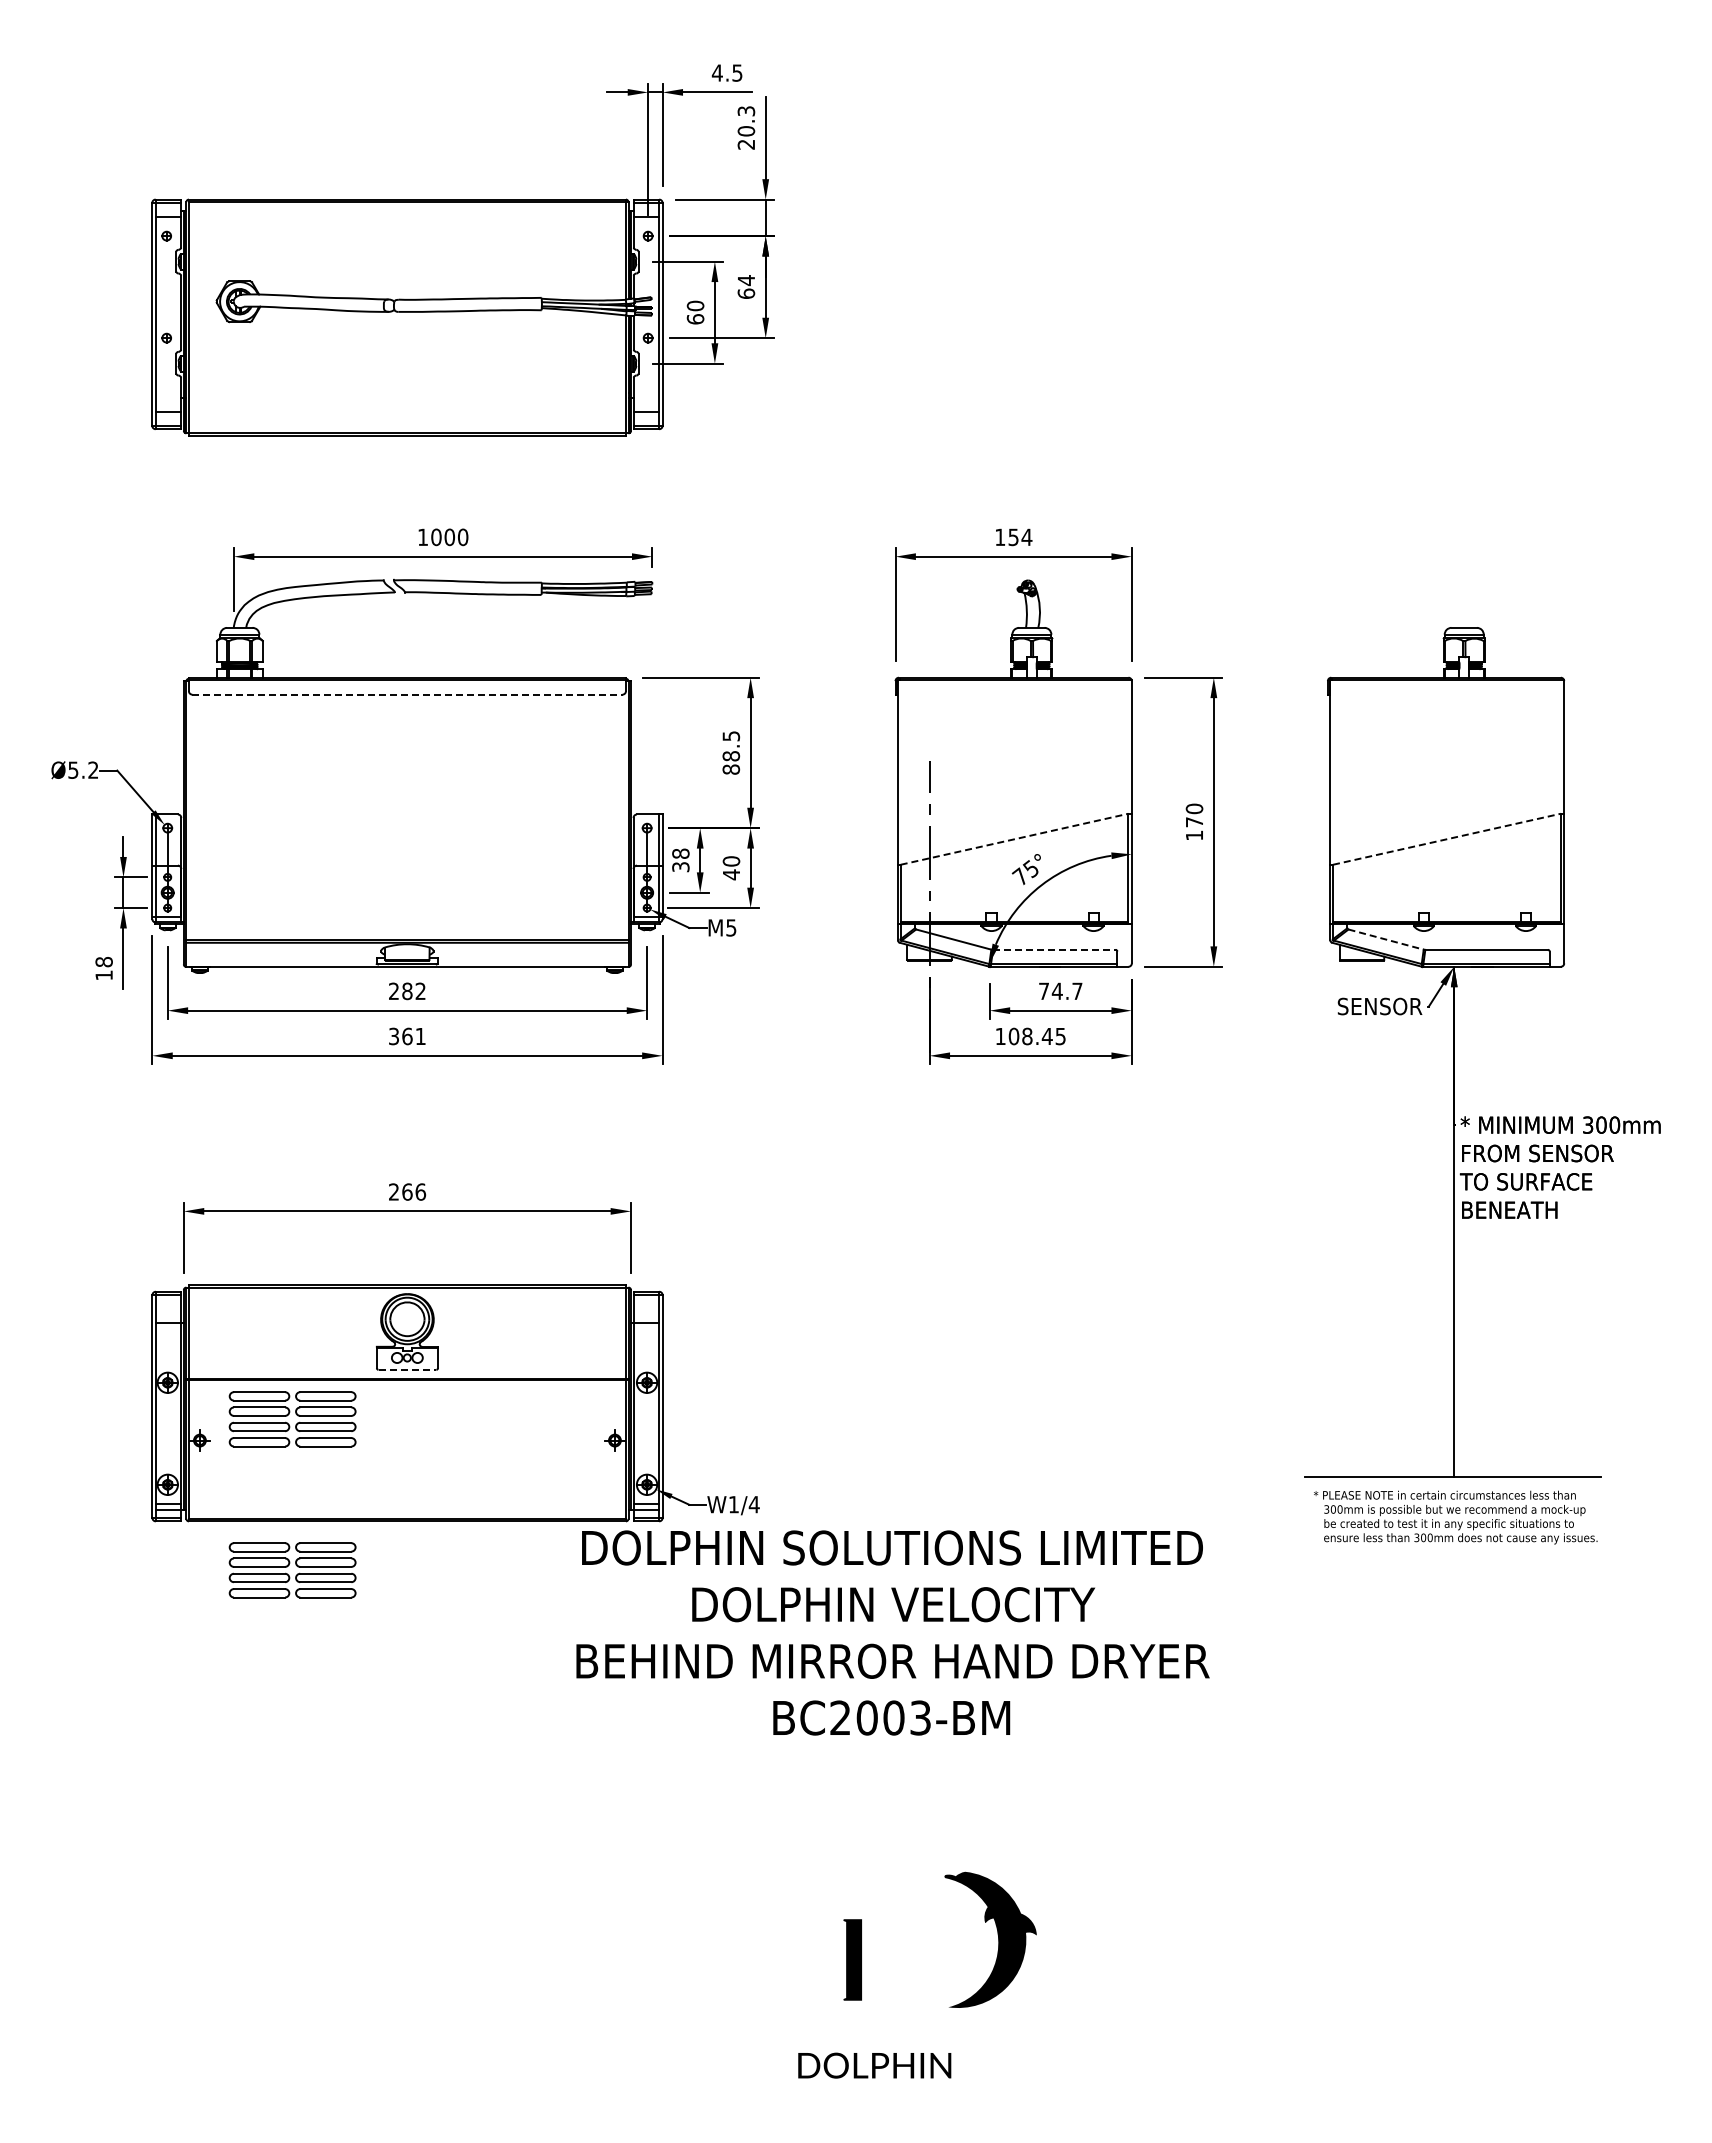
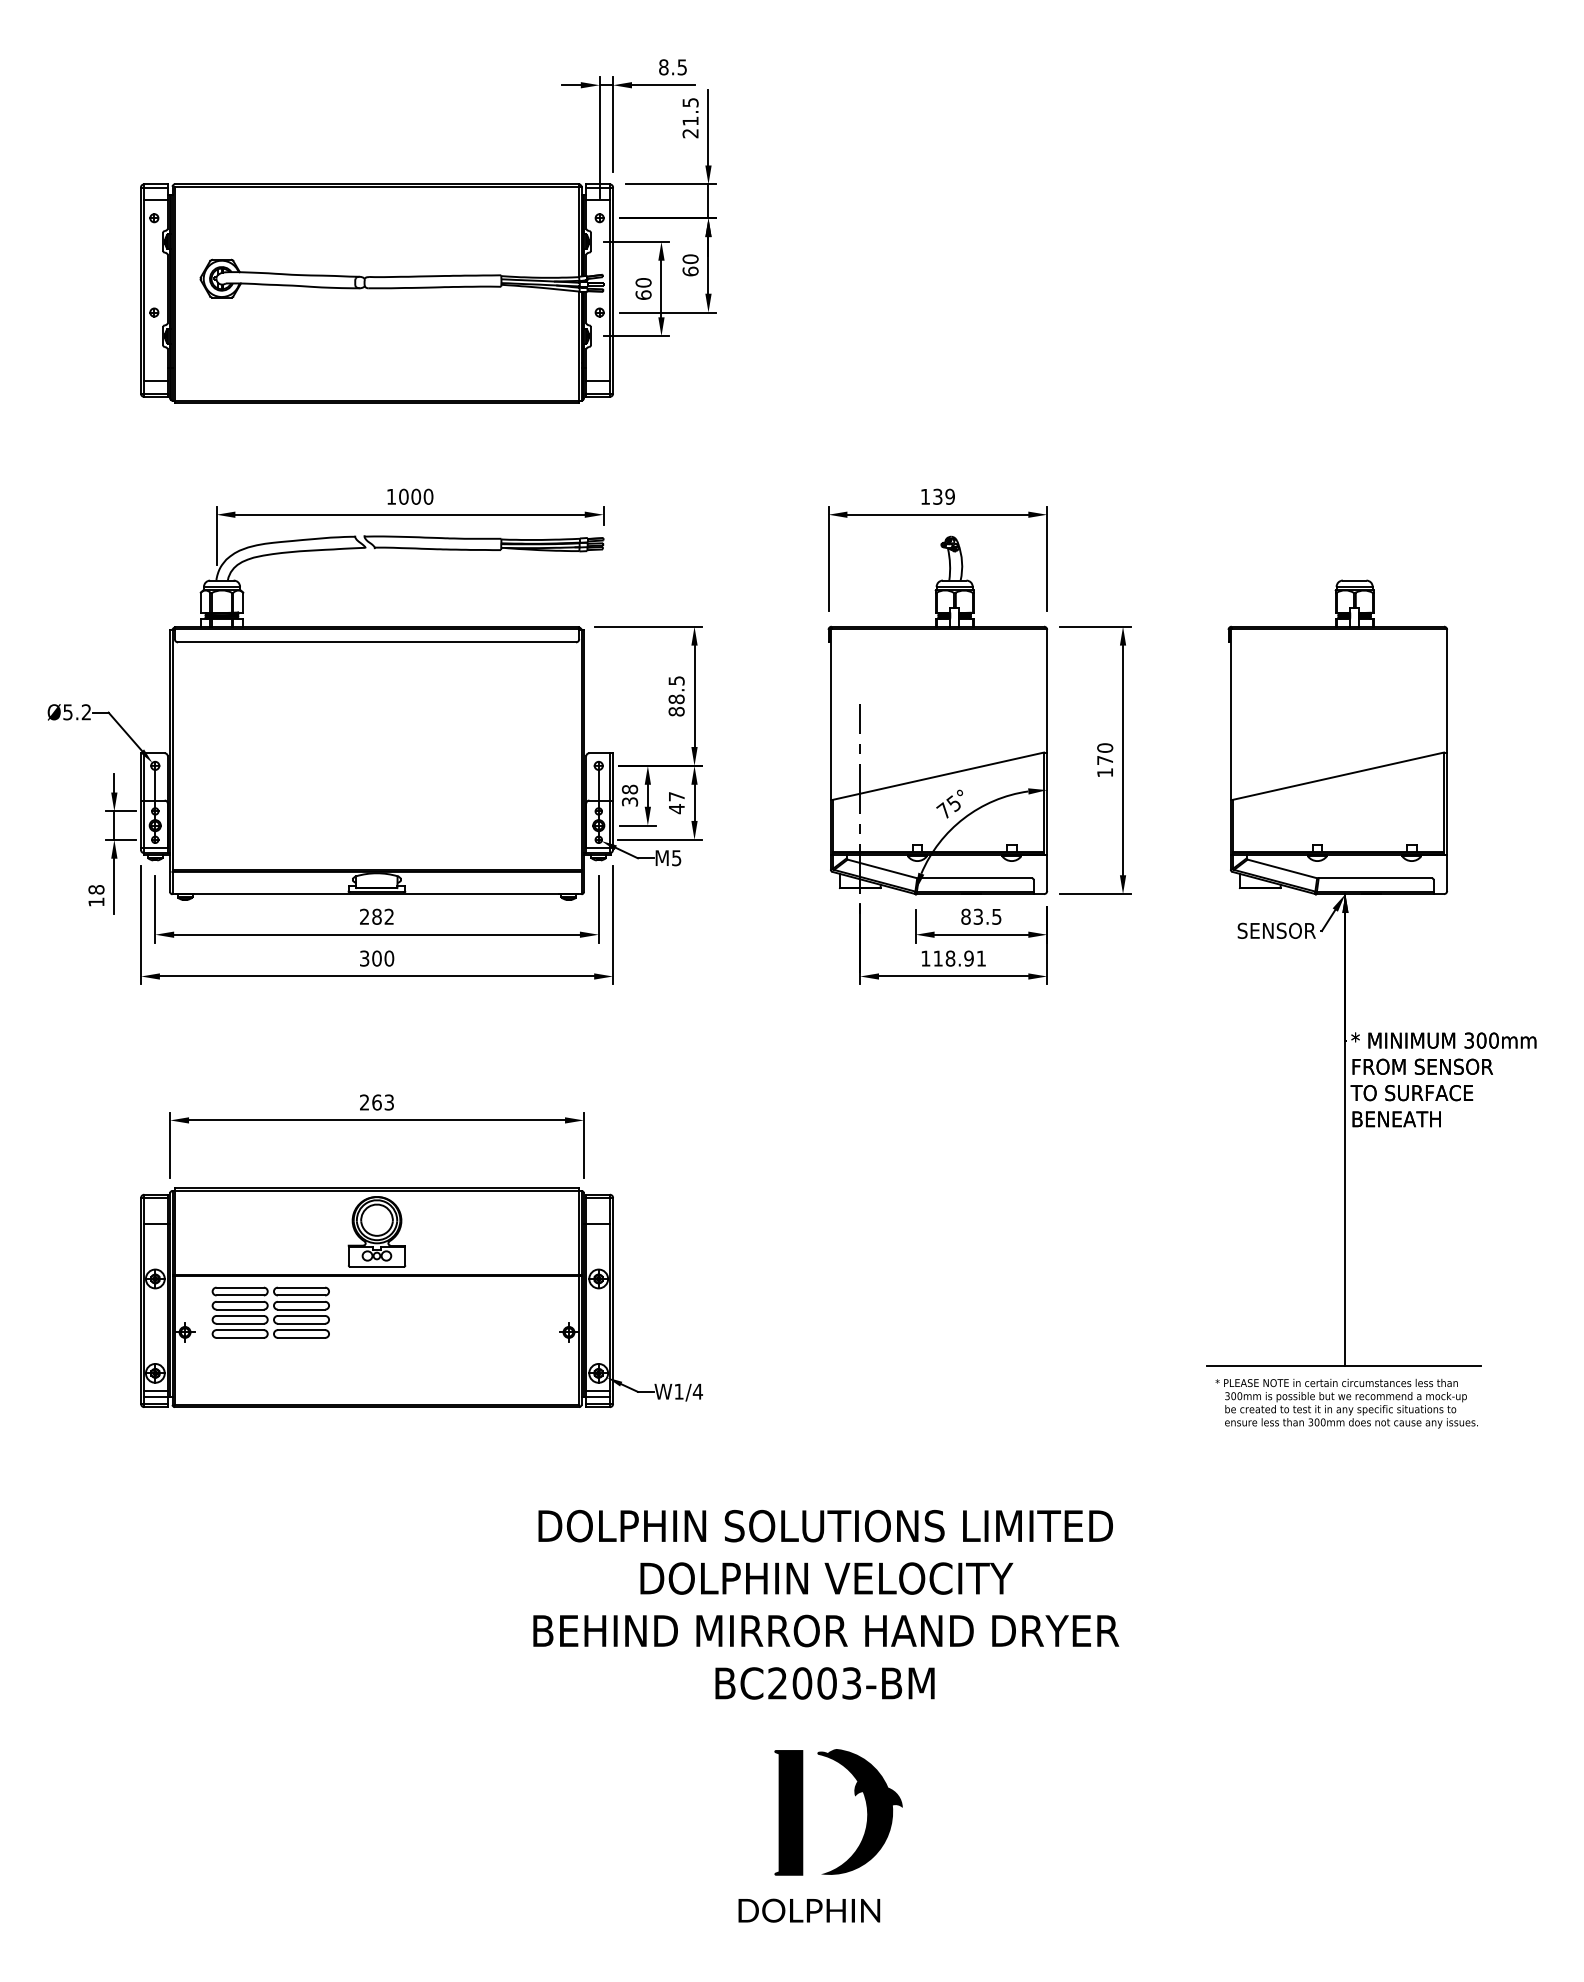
text: (716, 72) -> (662, 66), 4.5 -> 8.5
text: (746, 121) -> (690, 112), 20.3 -> 21.5
text: (746, 280) -> (690, 259), 64 -> 60
text: (1020, 537) -> (944, 496), 154 -> 139
line: (407, 694) -> (377, 642), dashed -> solid
line: (1014, 839) -> (938, 776), dashed -> solid
line: (1446, 839) -> (1338, 776), dashed -> solid
text: (731, 861) -> (676, 796), 40 -> 47
line: (1386, 939) -> (1282, 868), dashed -> solid
line: (1054, 949) -> (975, 878), dashed -> solid
text: (1060, 991) -> (981, 916), 74.7 -> 83.5
text: (413, 1036) -> (382, 958), 361 -> 300
text: (1036, 1036) -> (958, 958), 108.45 -> 118.91
text: (420, 1191) -> (389, 1102), 266 -> 263
line: (407, 1369) -> (377, 1266), dashed -> solid
part: (292, 1570) -> (270, 1452), removed
text: (892, 1632) -> (825, 1604), moved
part: (998, 1939) -> (867, 1811), moved
part: (852, 1959) -> (788, 1812), size x1.67

